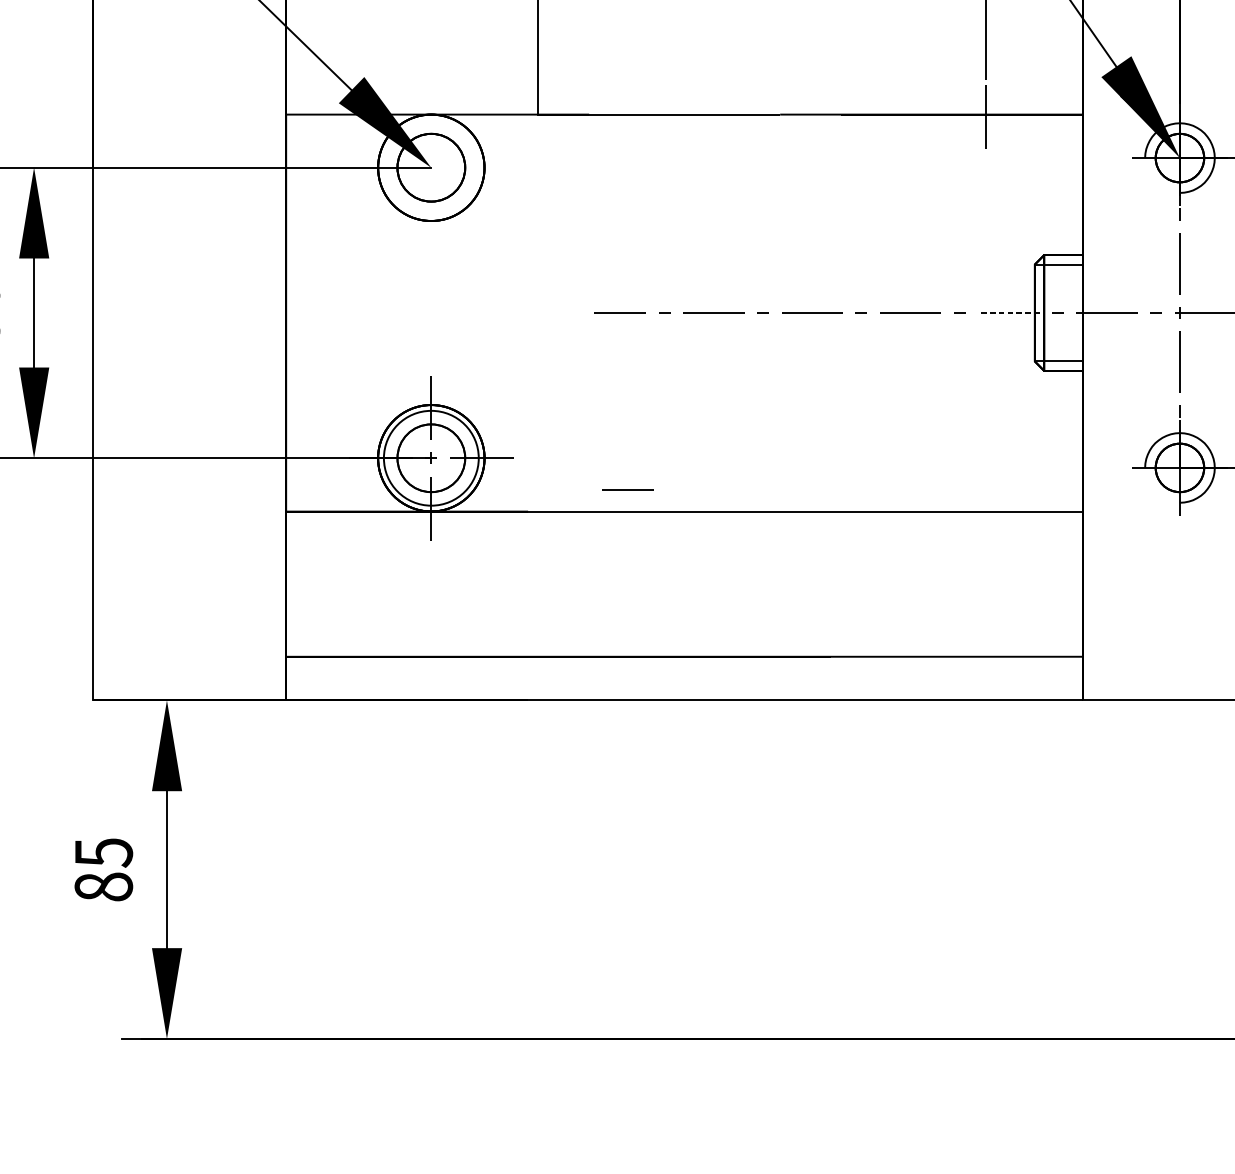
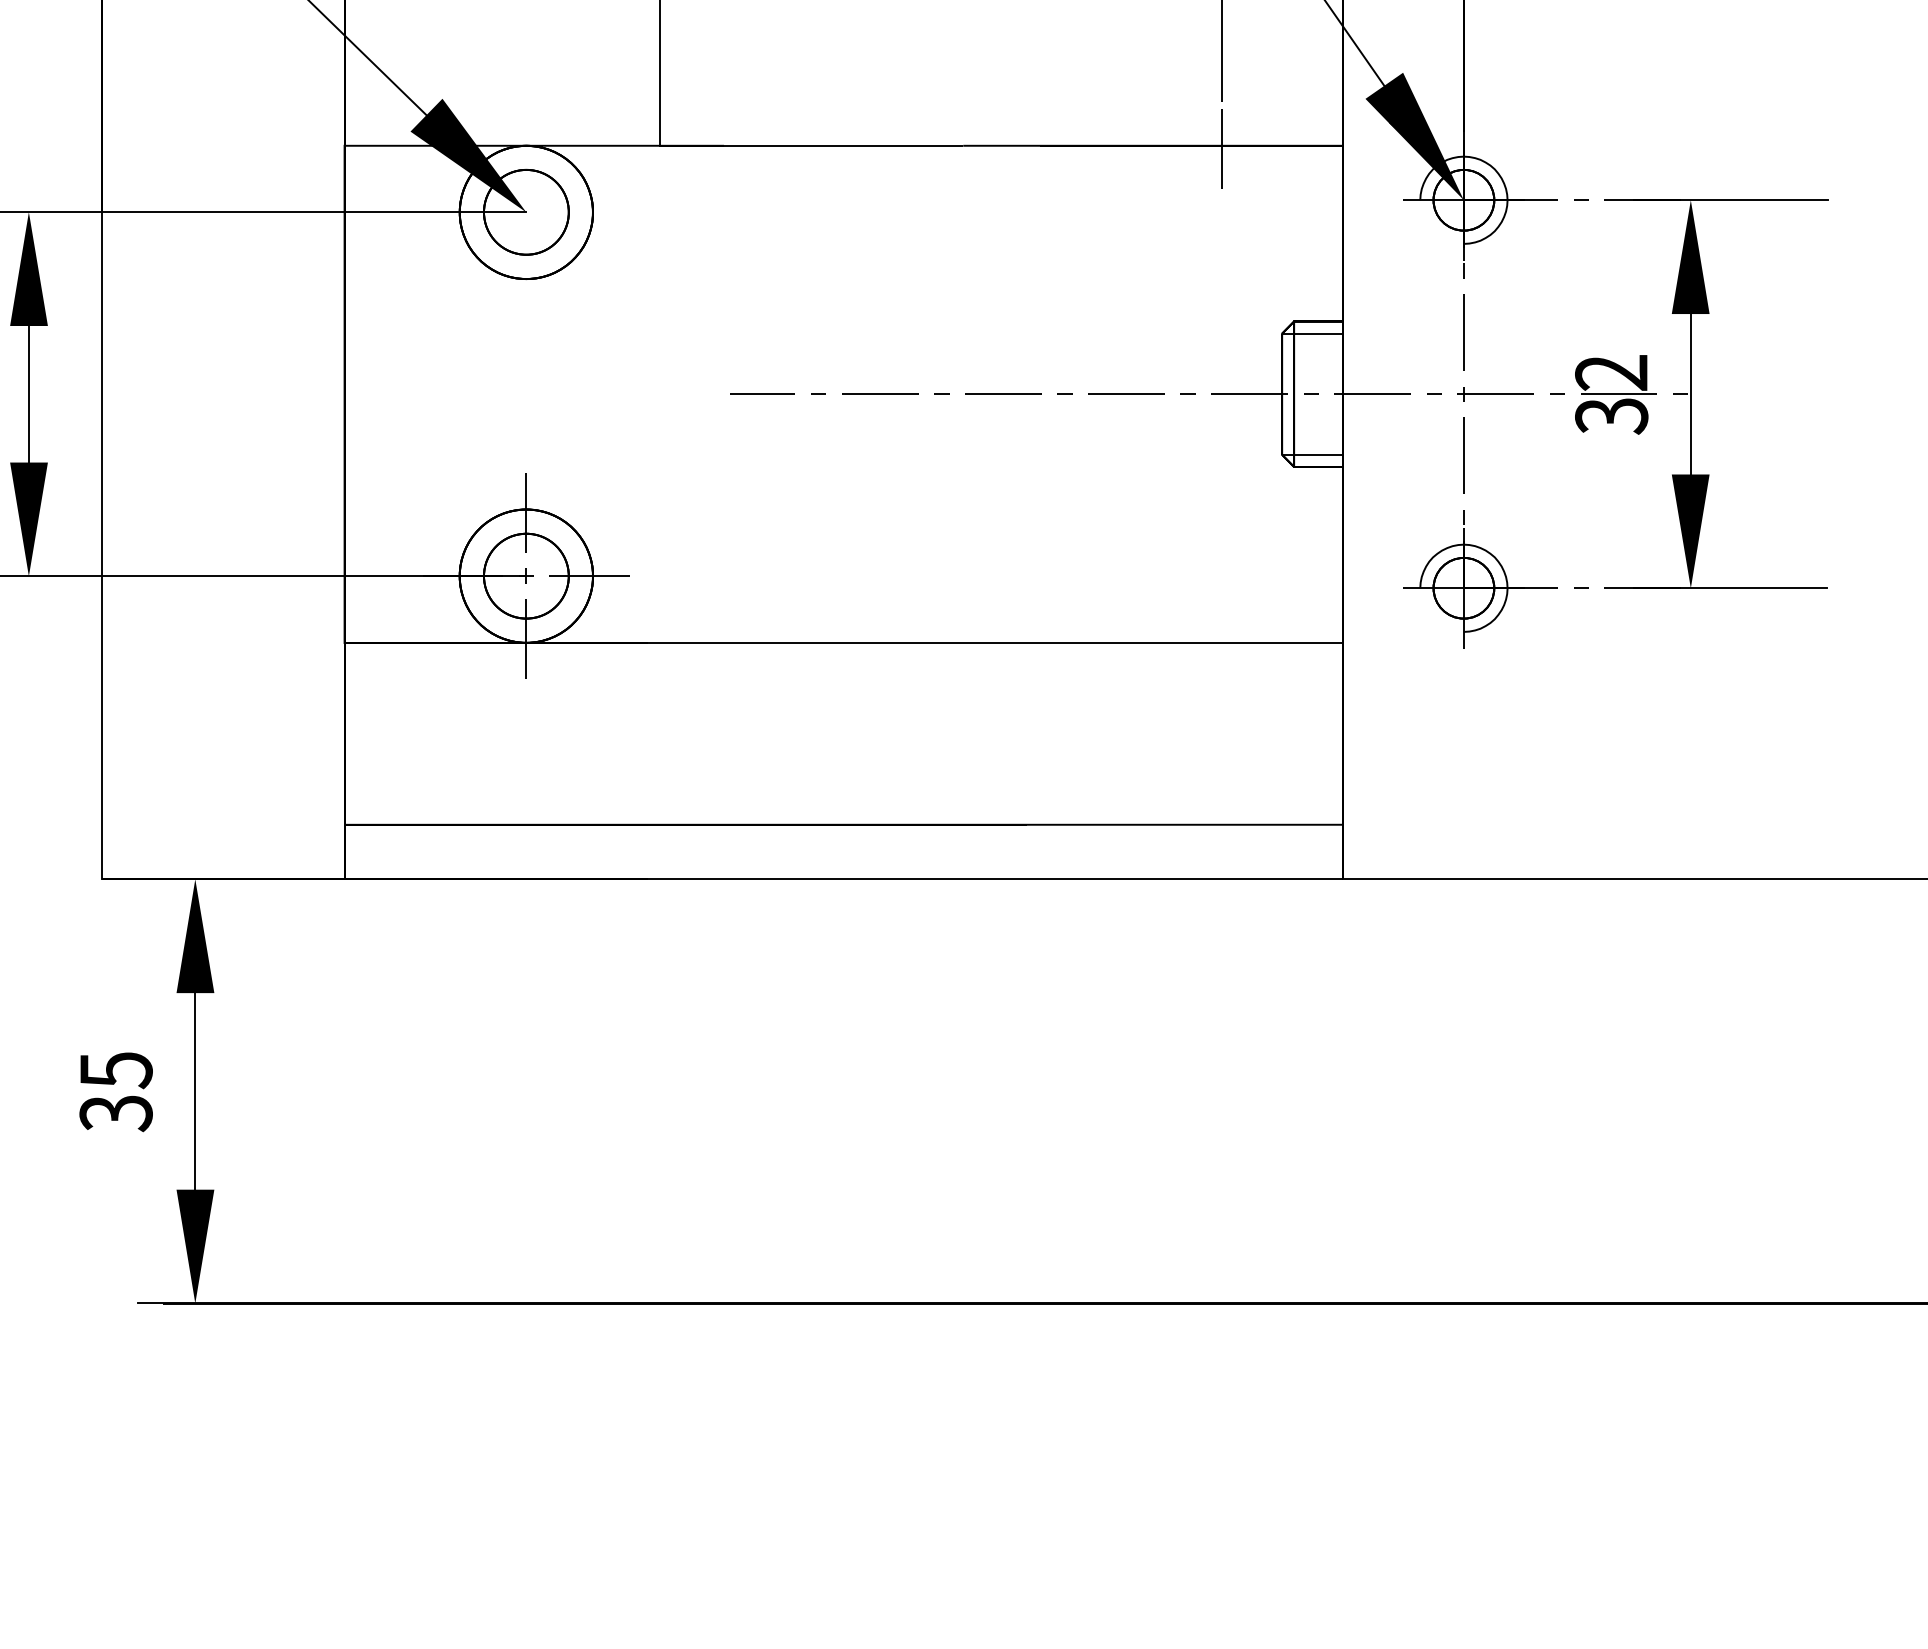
line: (1008, 313) -> (1249, 394), dashed -> solid
circle: (431, 457) -> (526, 575), size x0.71
line: (627, 488) -> (772, 614), removed
text: (103, 887) -> (115, 1113), 85 -> 35

